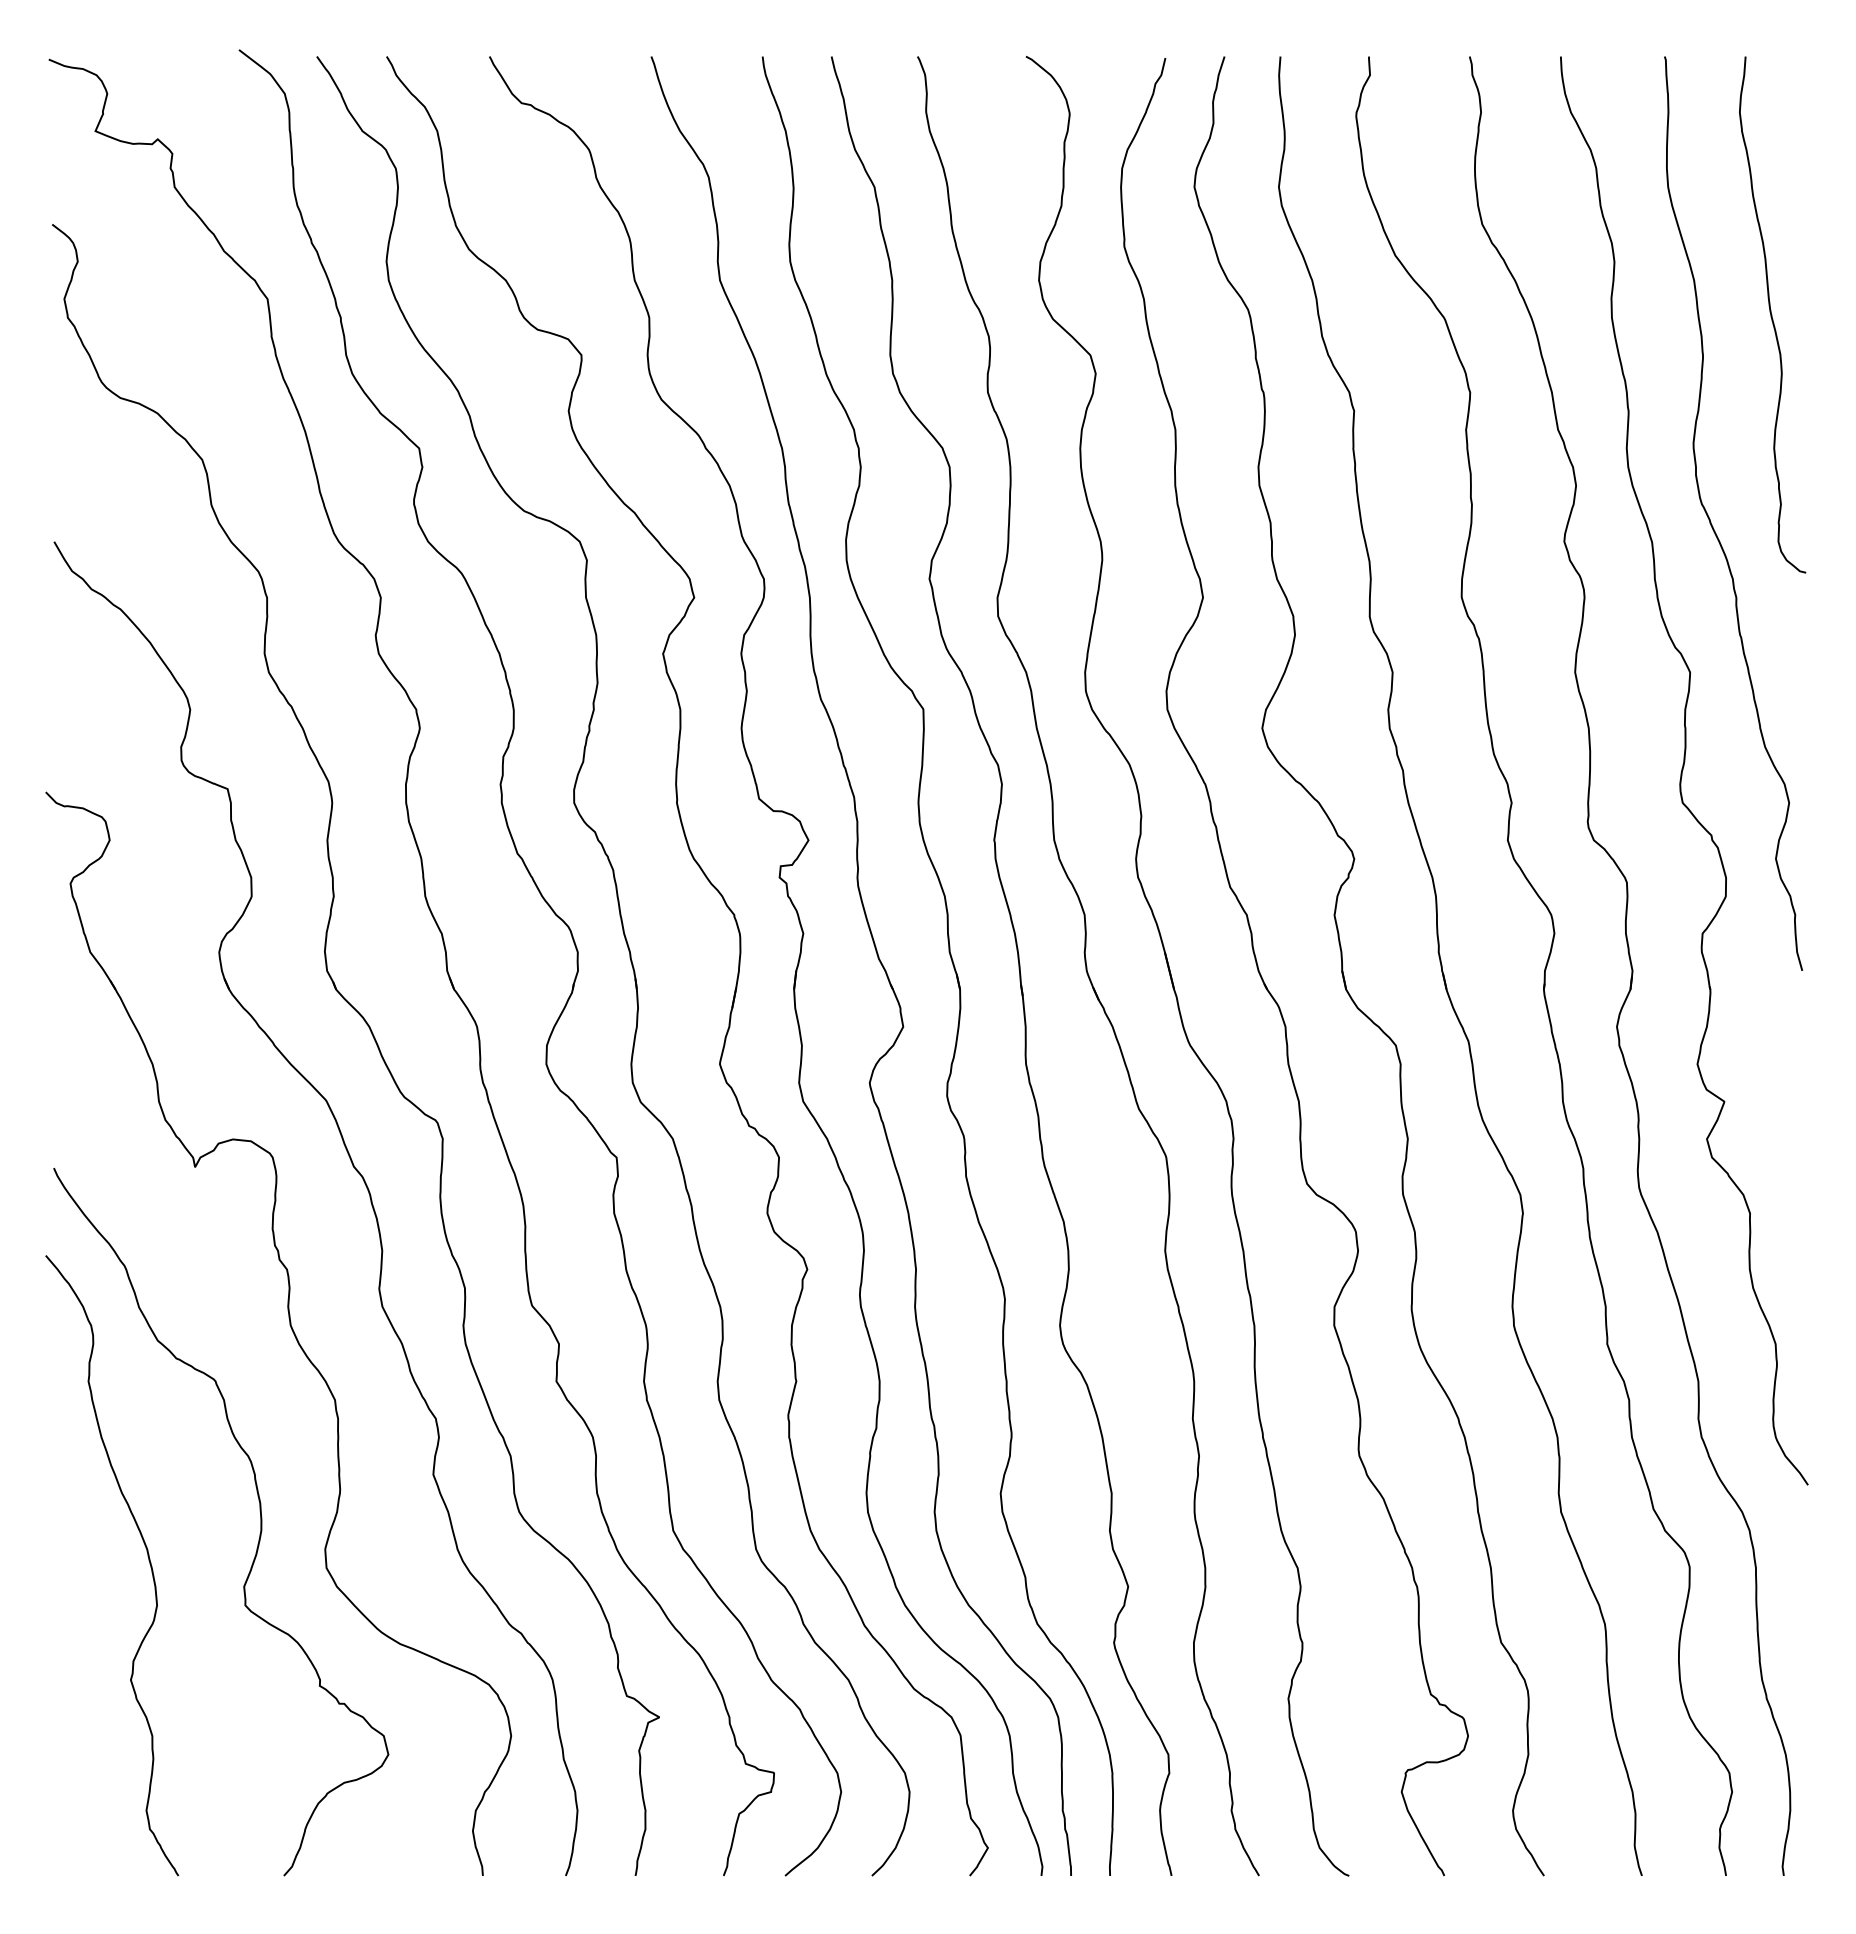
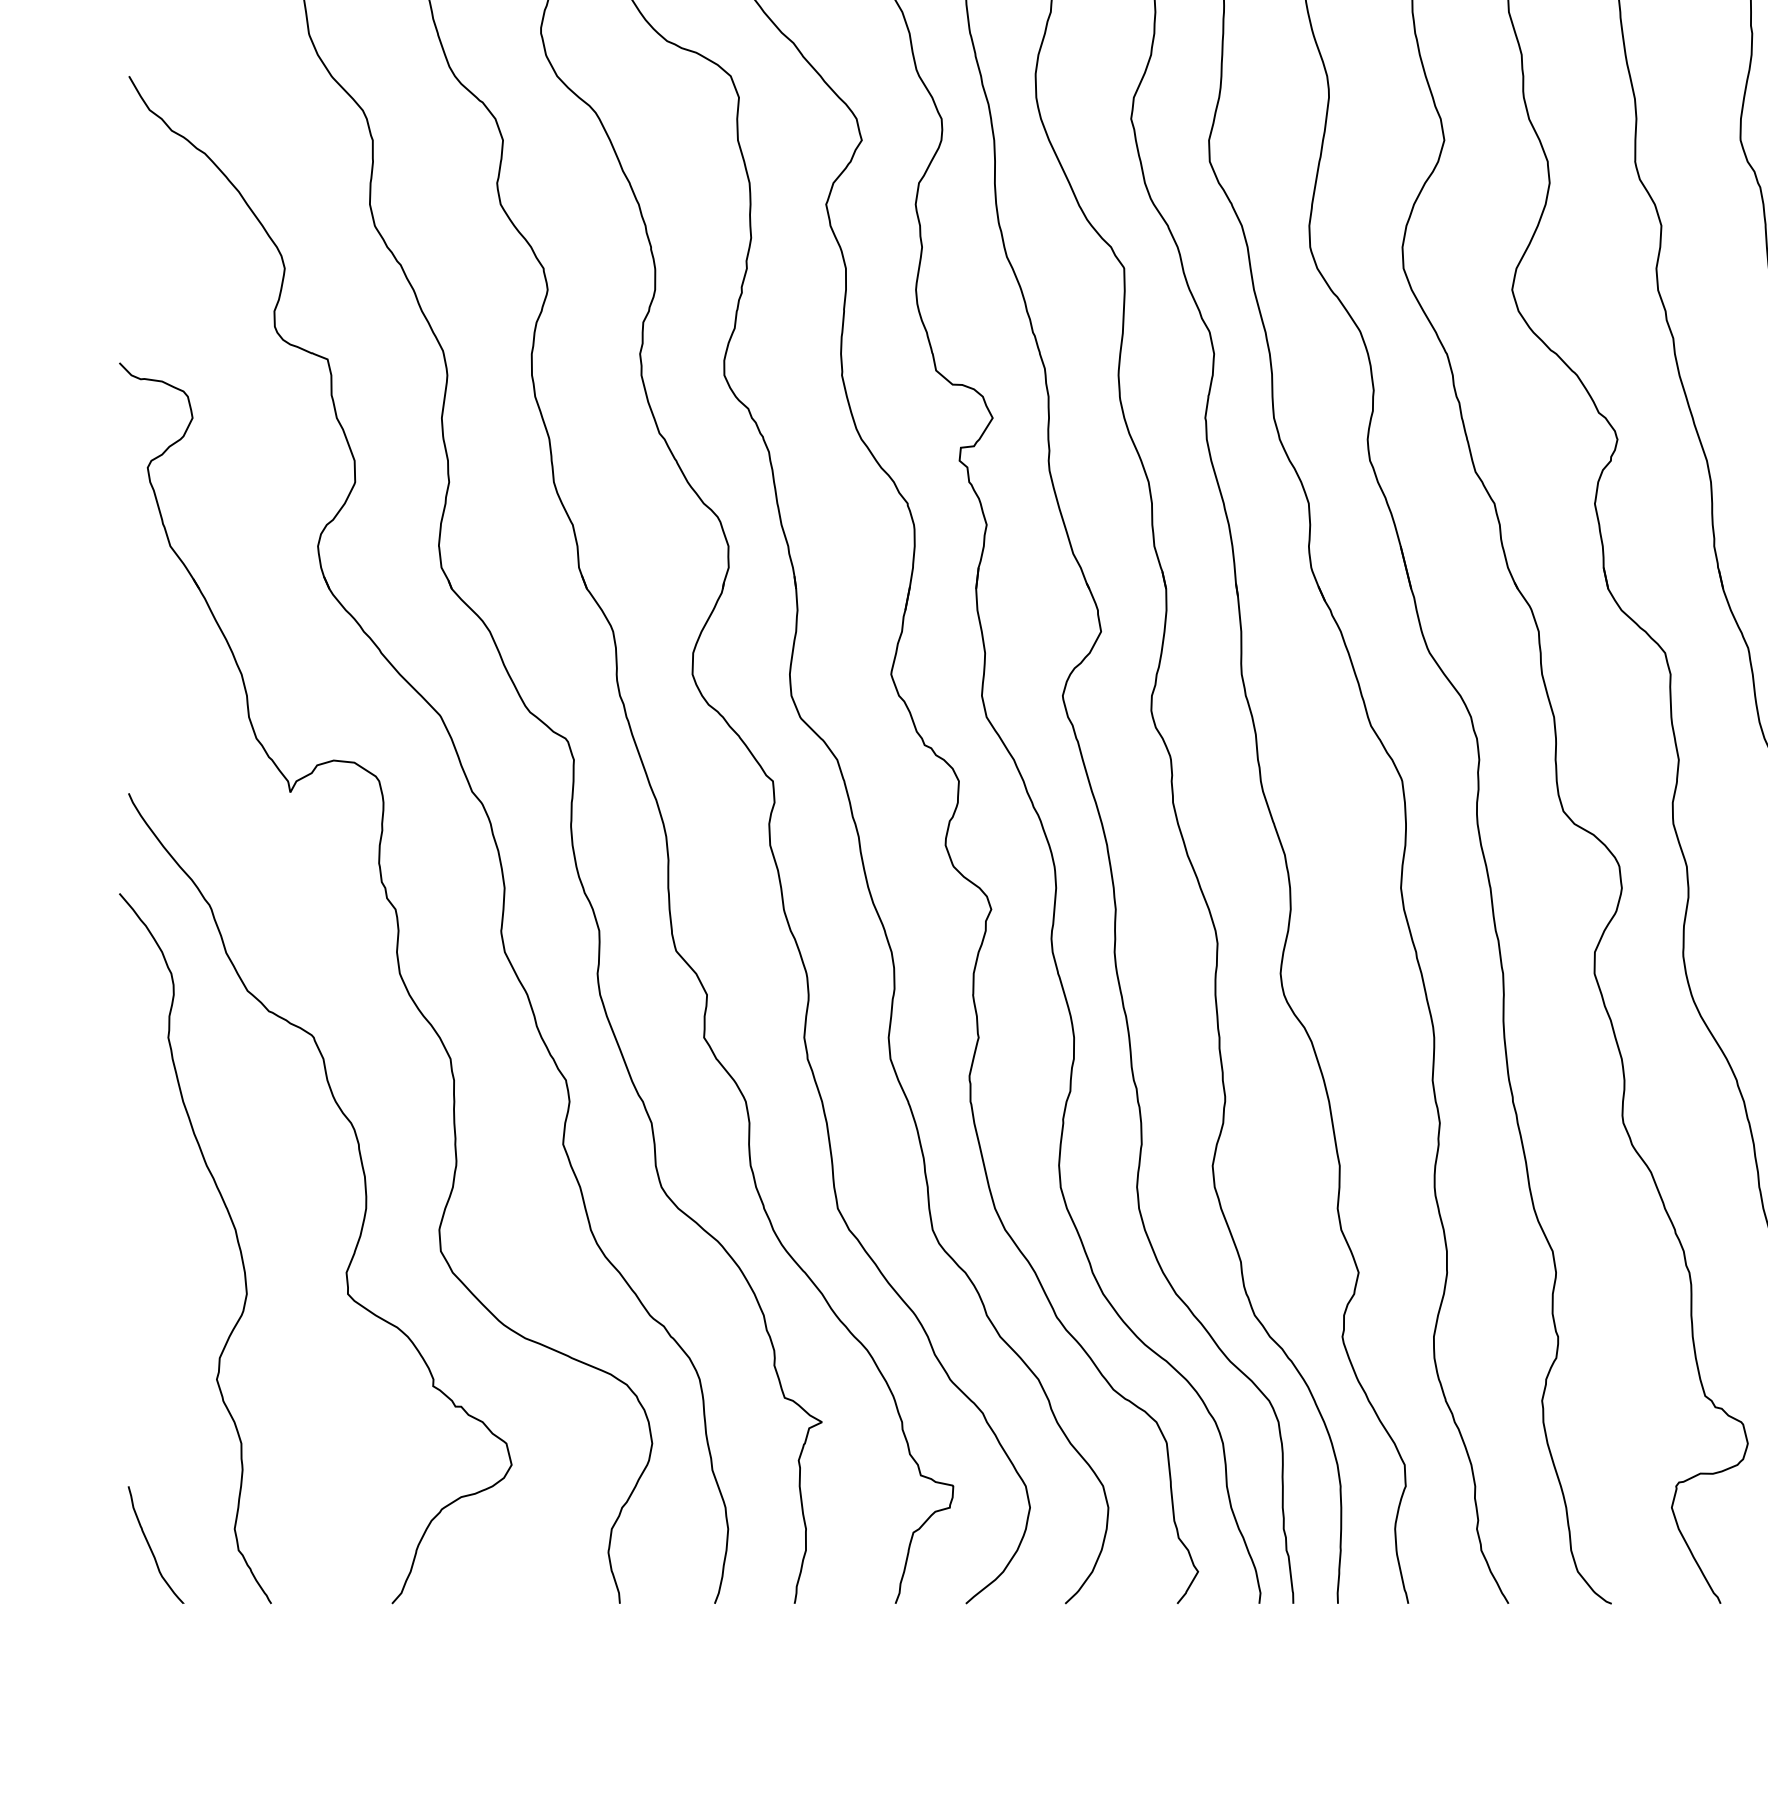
curve: (73, 1826) -> (151, 1547), added

